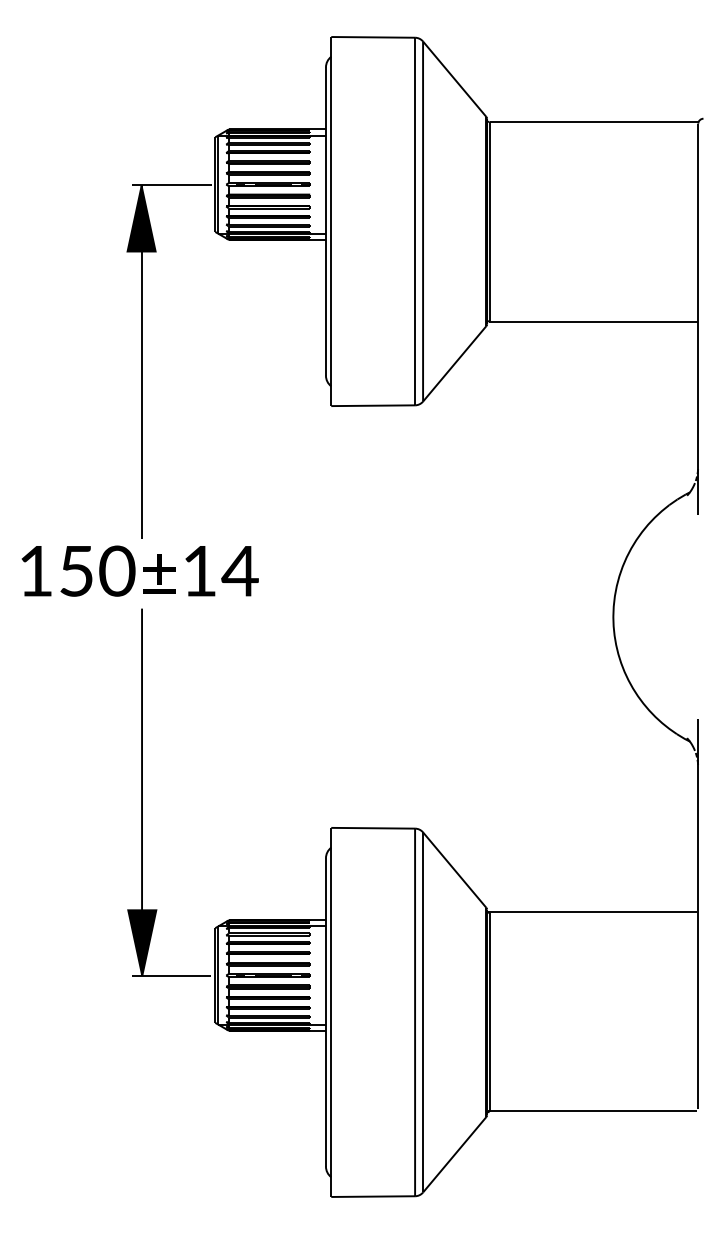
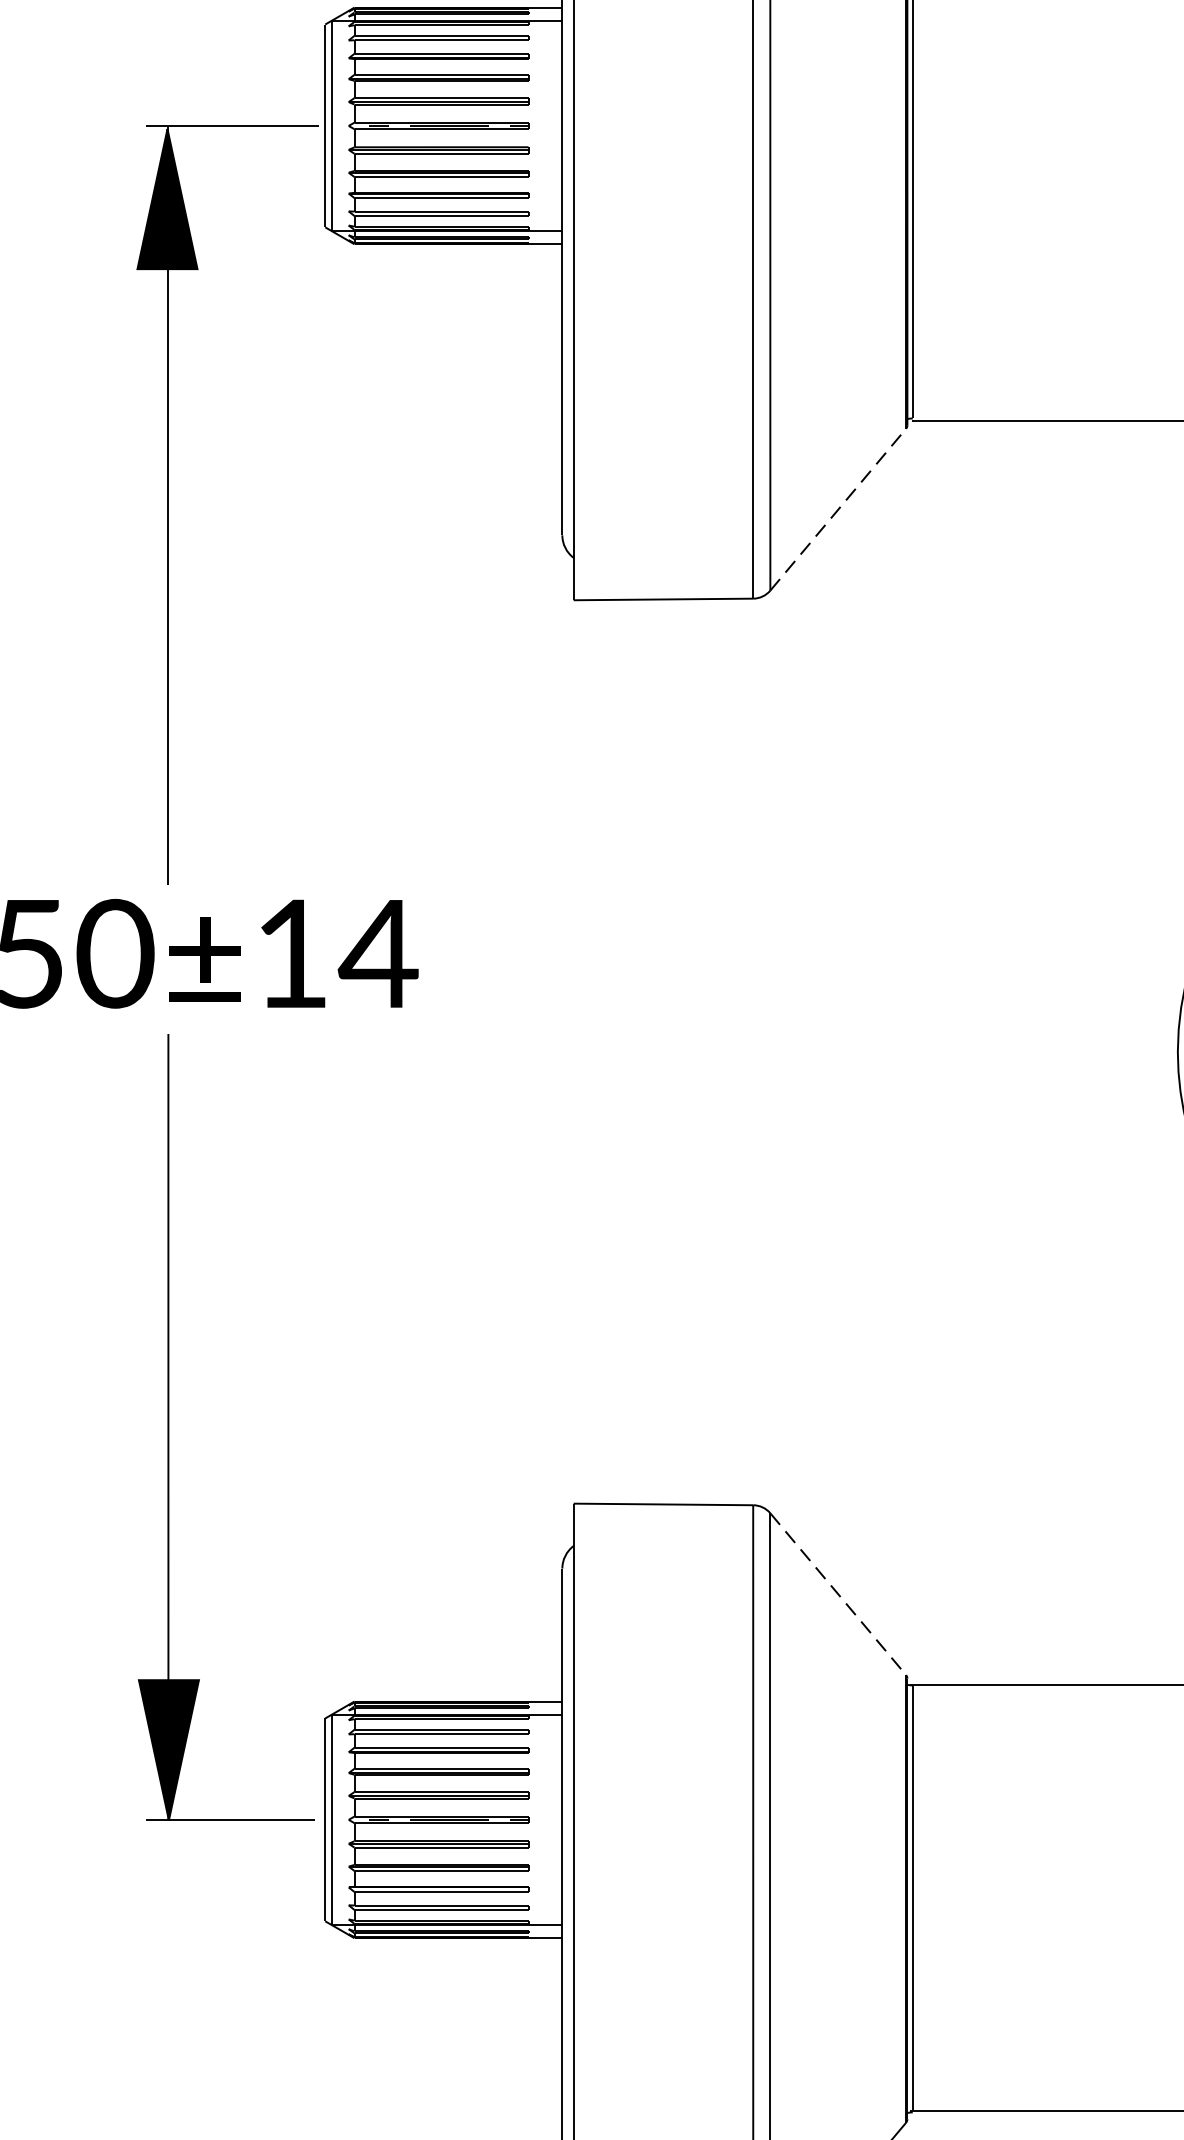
line: (455, 363) -> (839, 509), solid -> dashed
line: (455, 870) -> (839, 1594), solid -> dashed

